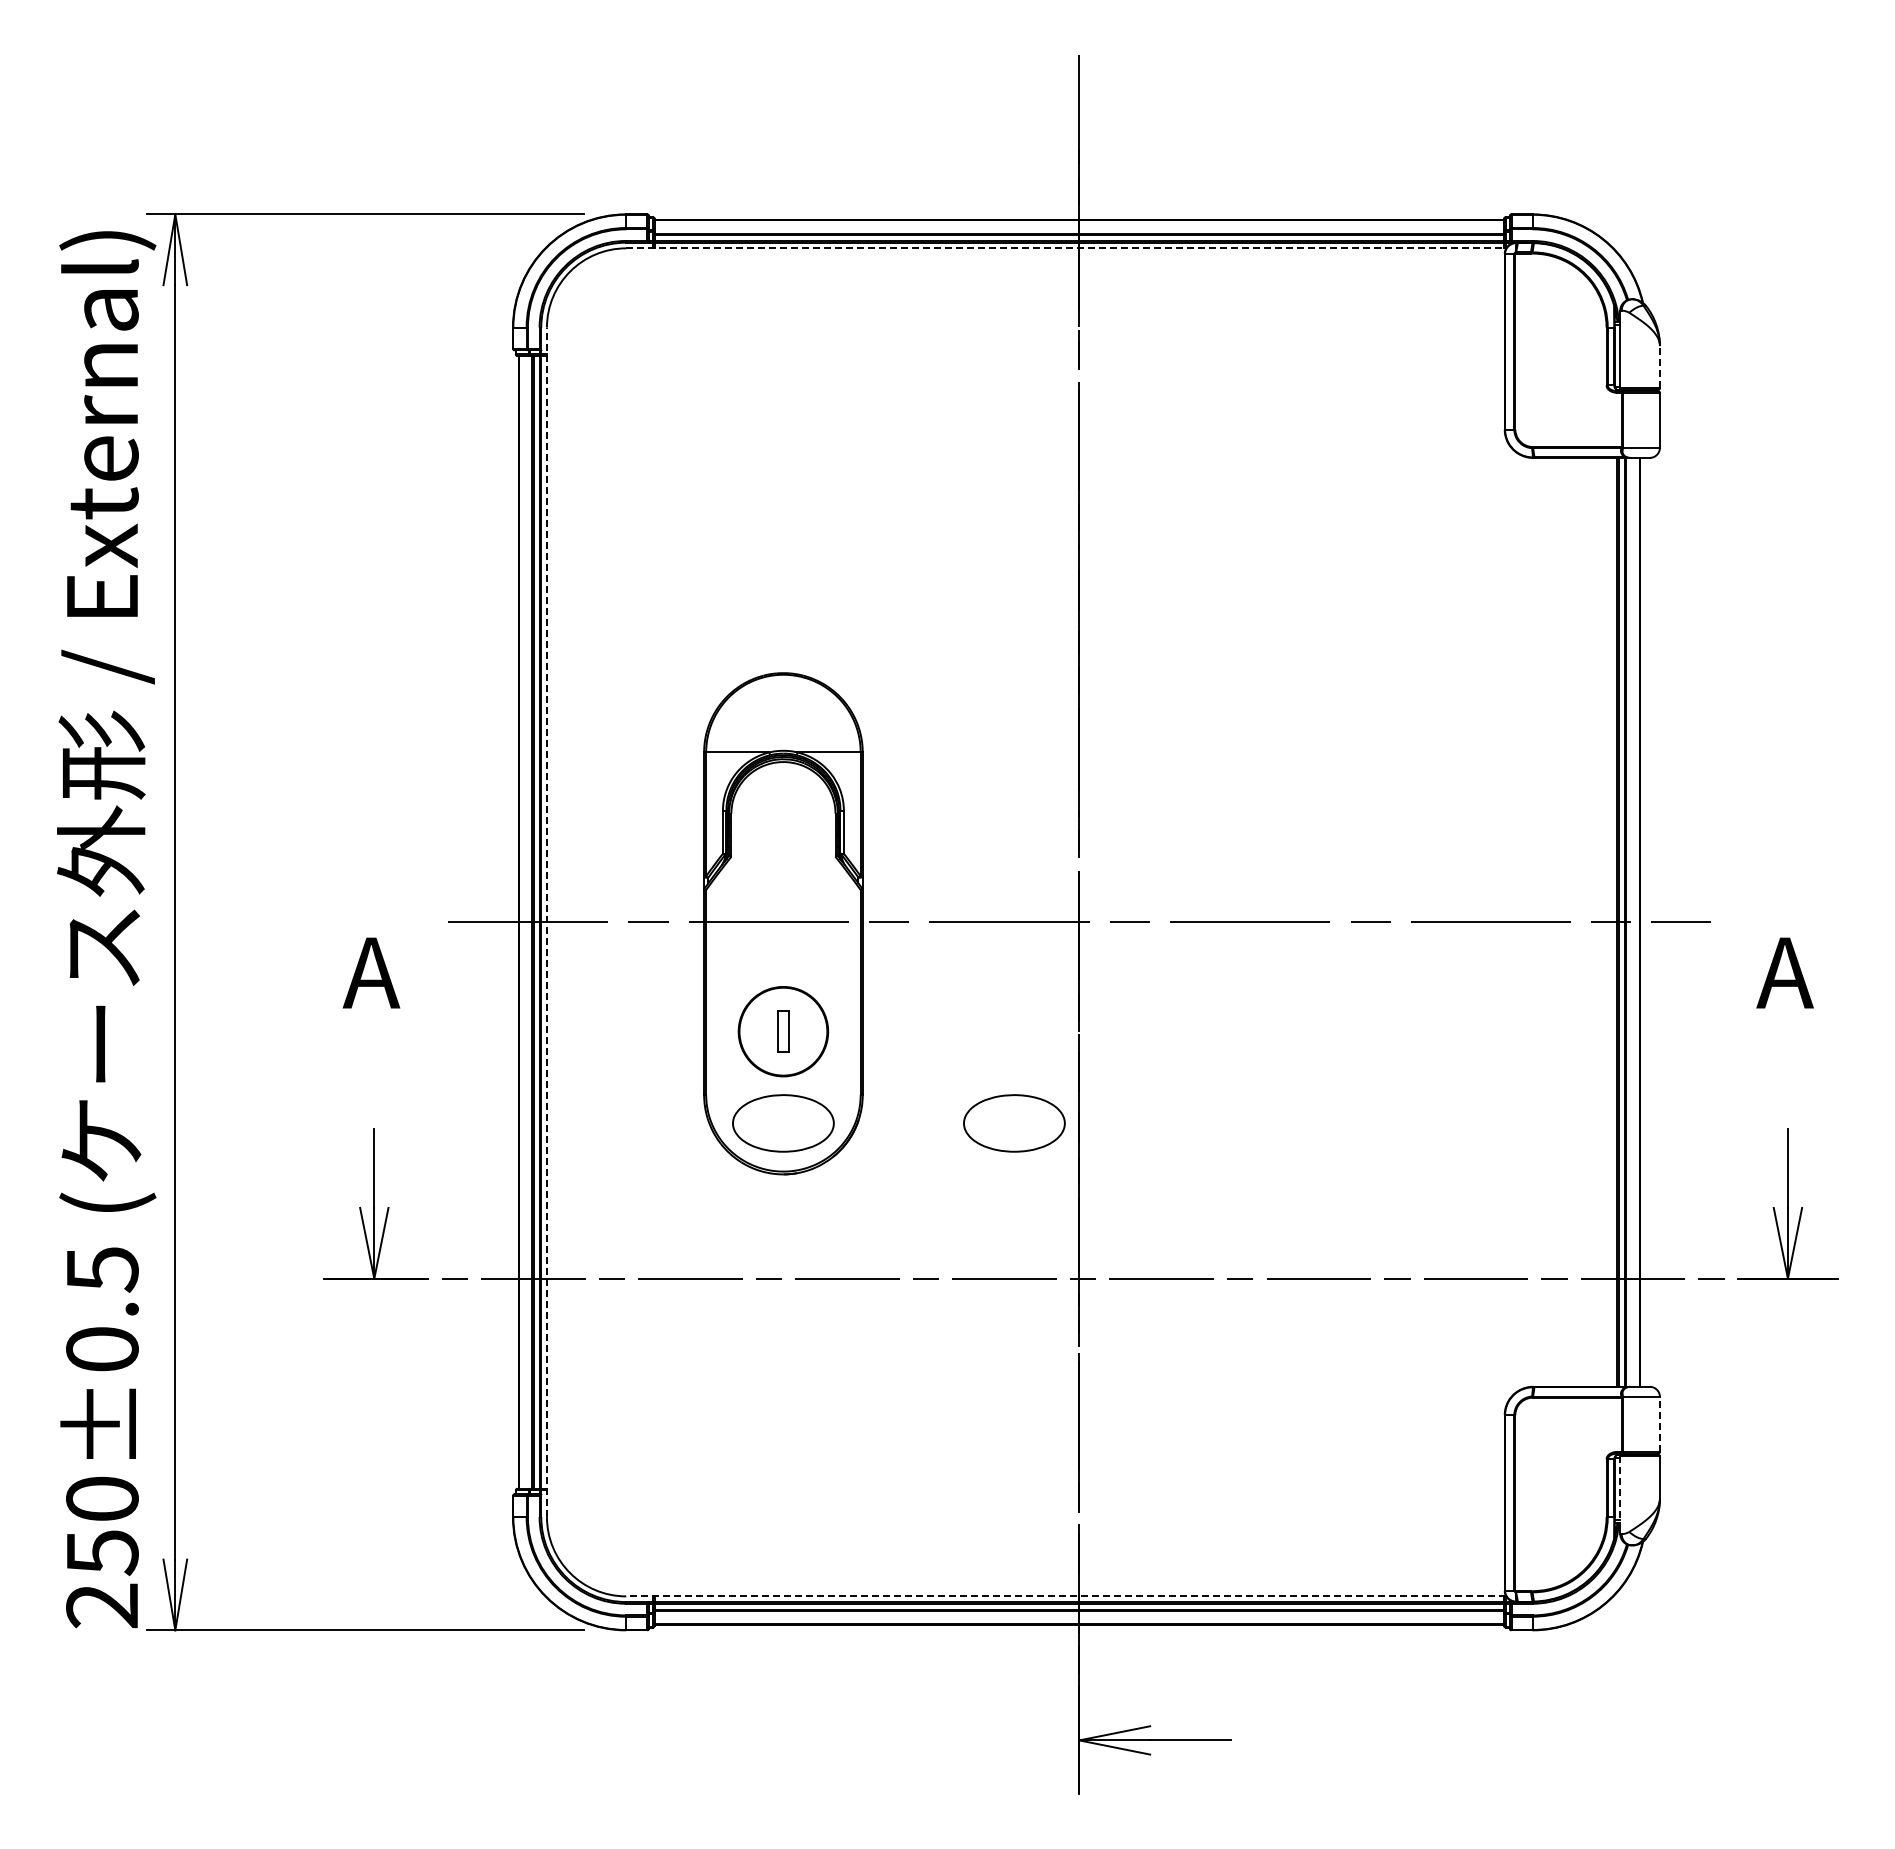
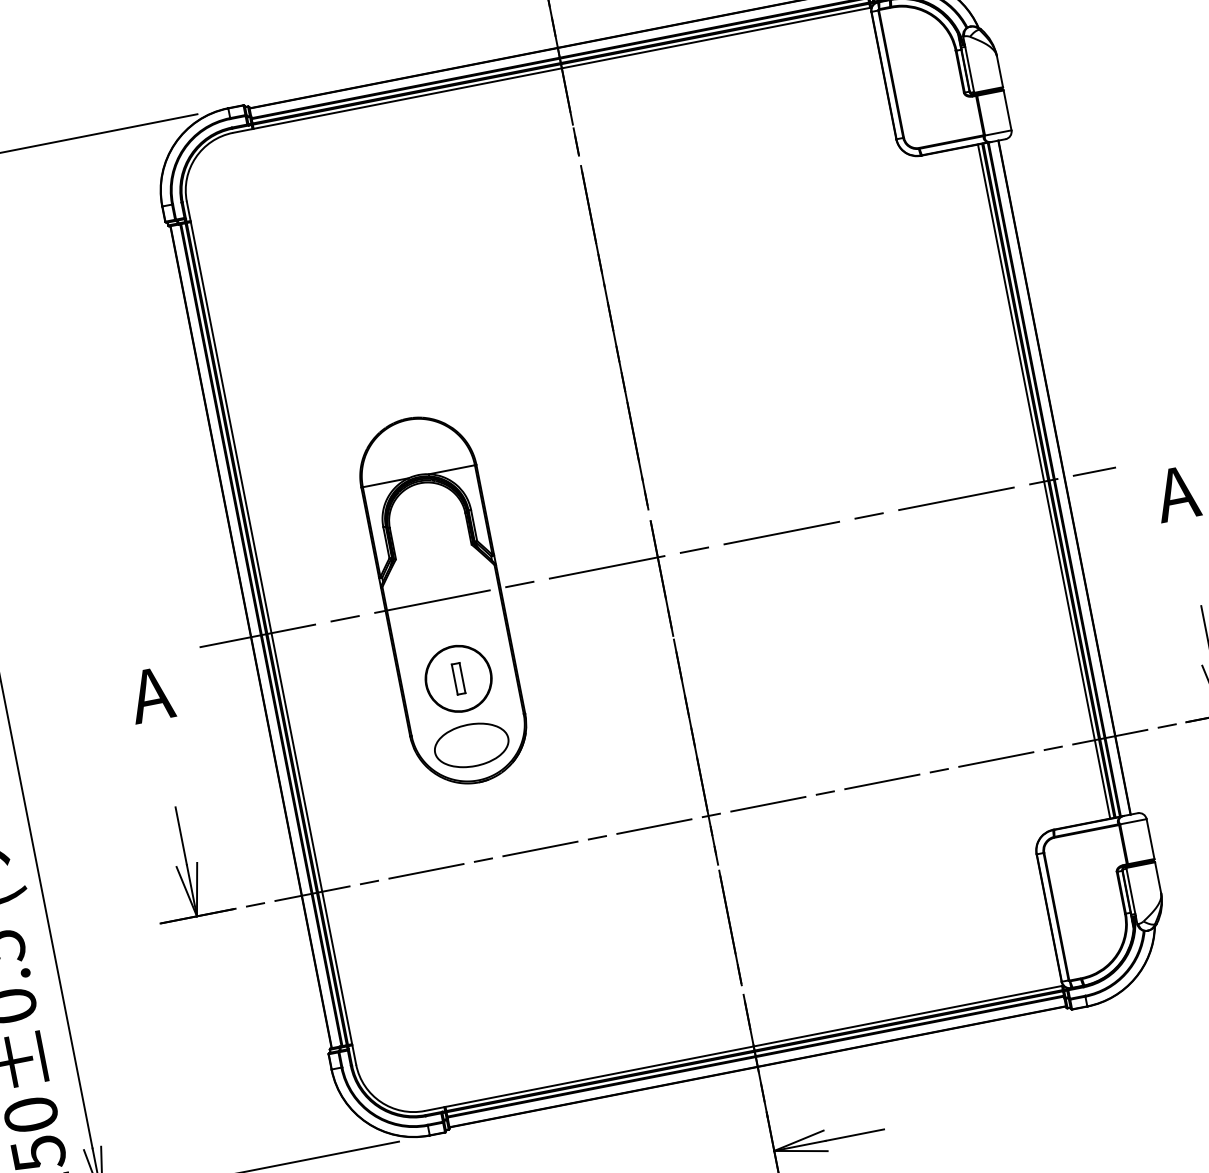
line: (1066, 248) -> (552, 70), dashed -> solid
line: (1659, 366) -> (999, 71), dashed -> solid
line: (1611, 921) -> (1043, 481), added
line: (546, 922) -> (271, 633), dashed -> solid
part: (1014, 1123) -> (639, 712), removed
line: (1659, 1423) -> (1150, 838), dashed -> solid
line: (1620, 1490) -> (1131, 892), dashed -> solid
line: (1065, 1596) -> (743, 1048), dashed -> solid

